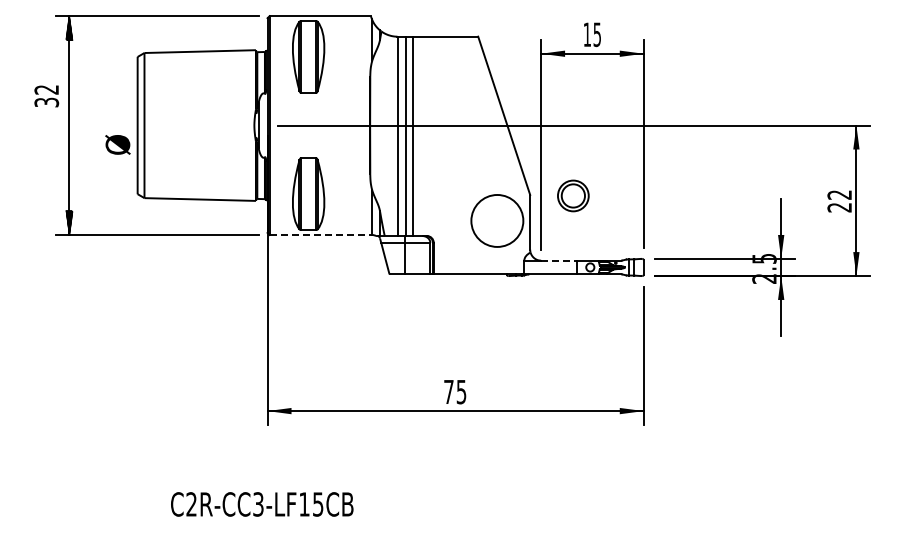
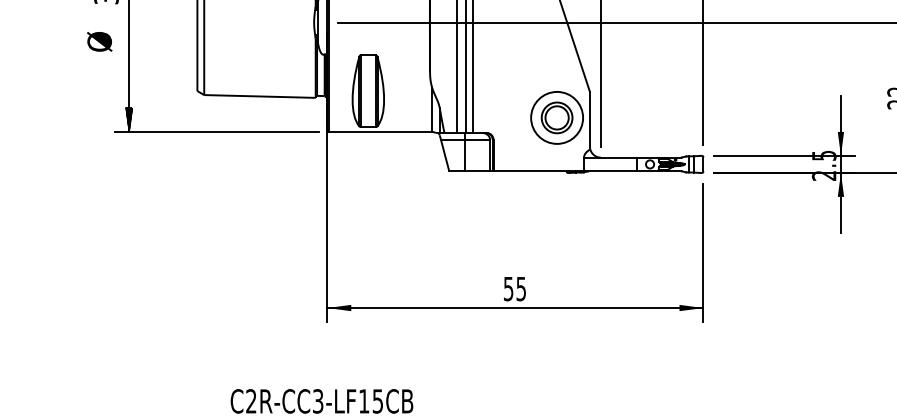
text: (117, 144) -> (99, 41), moved
part: (573, 195) -> (557, 117), moved
line: (321, 234) -> (381, 131), dashed -> solid
line: (559, 260) -> (619, 157), dashed -> solid
text: (448, 392) -> (508, 289), 75 -> 55

